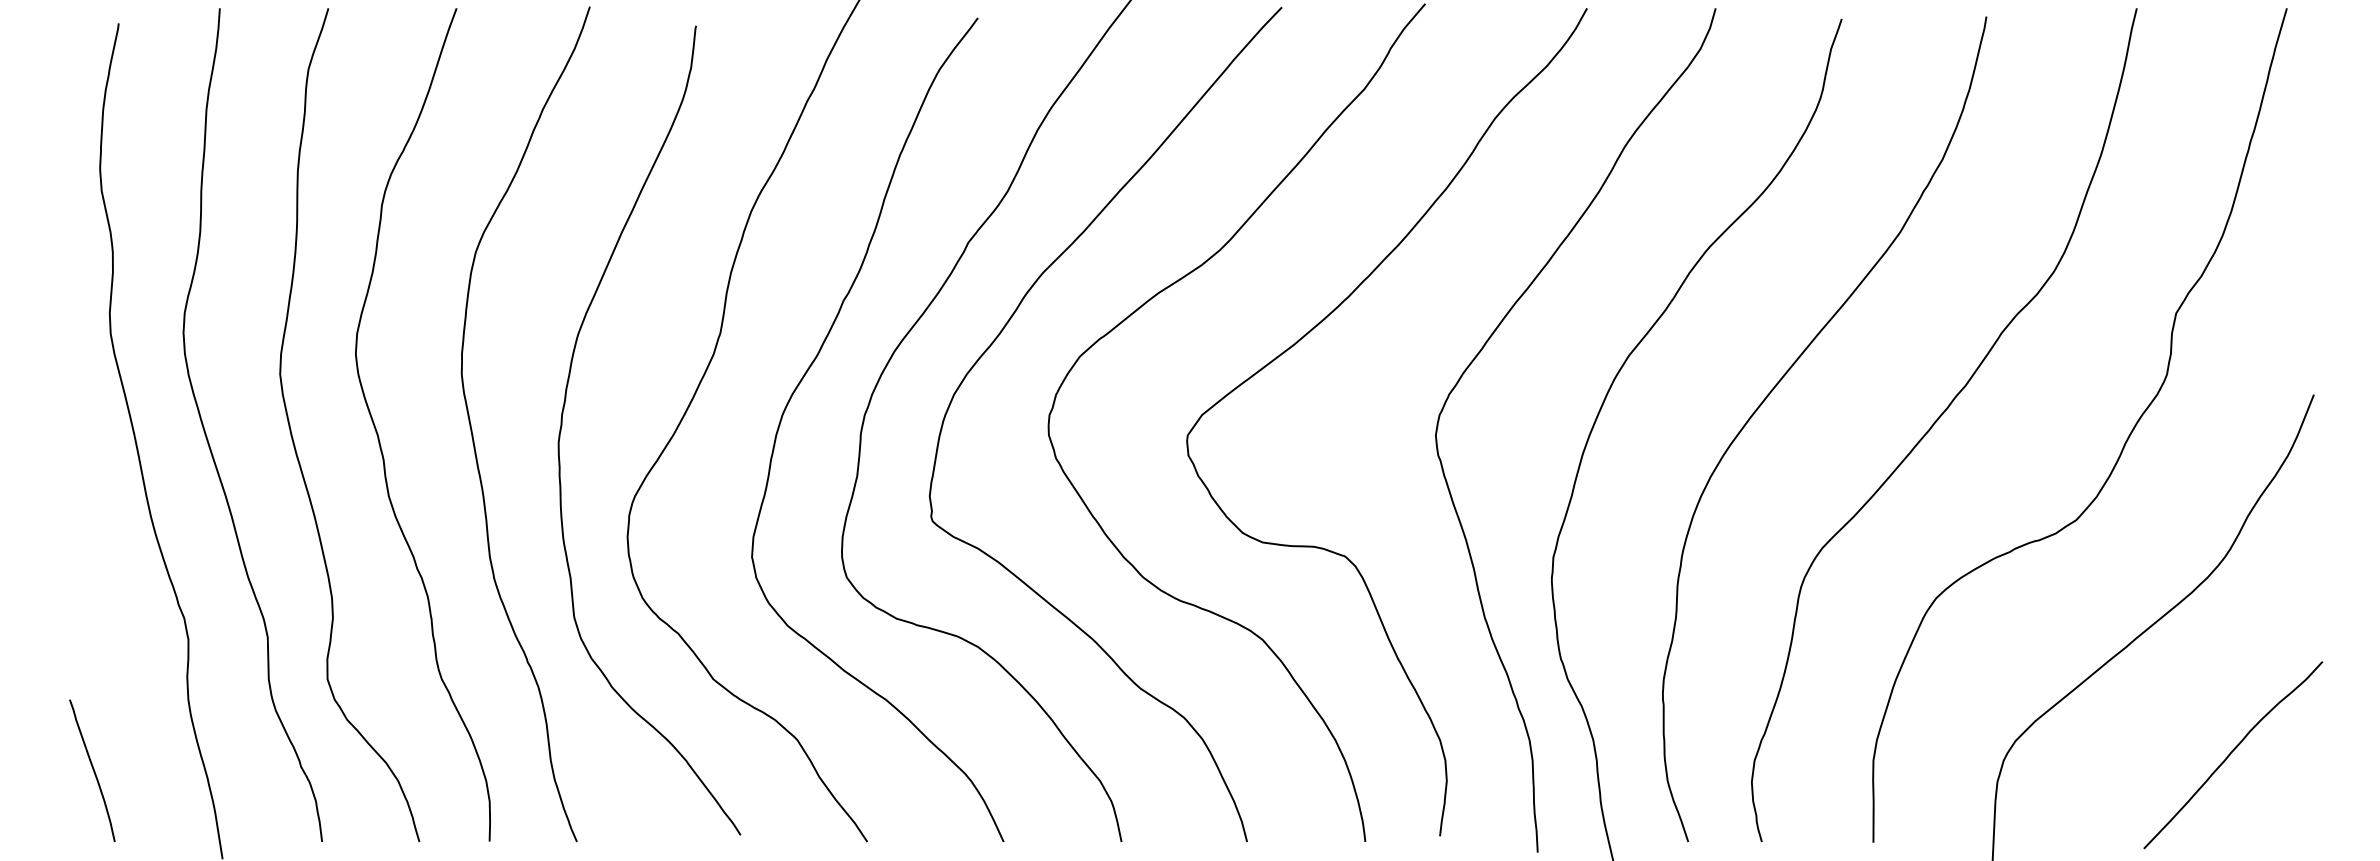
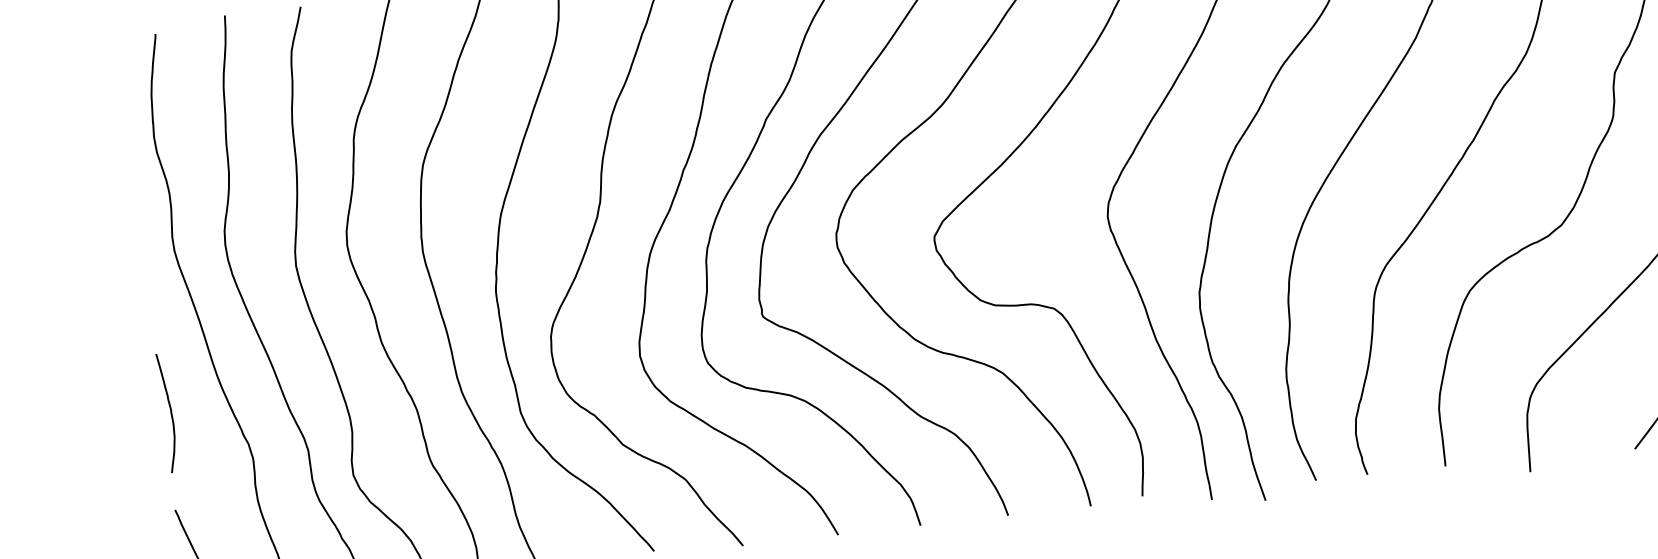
curve: (79, 561) -> (170, 412), added

